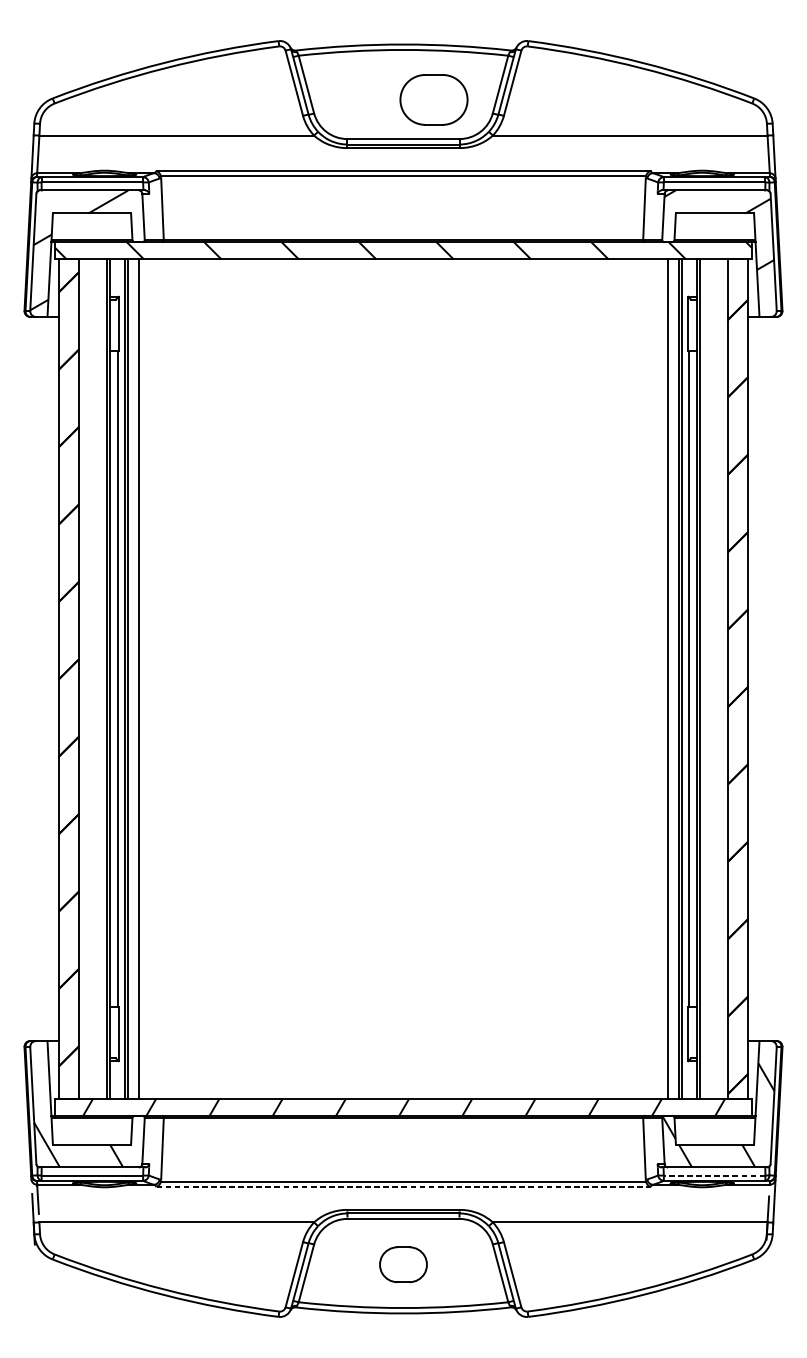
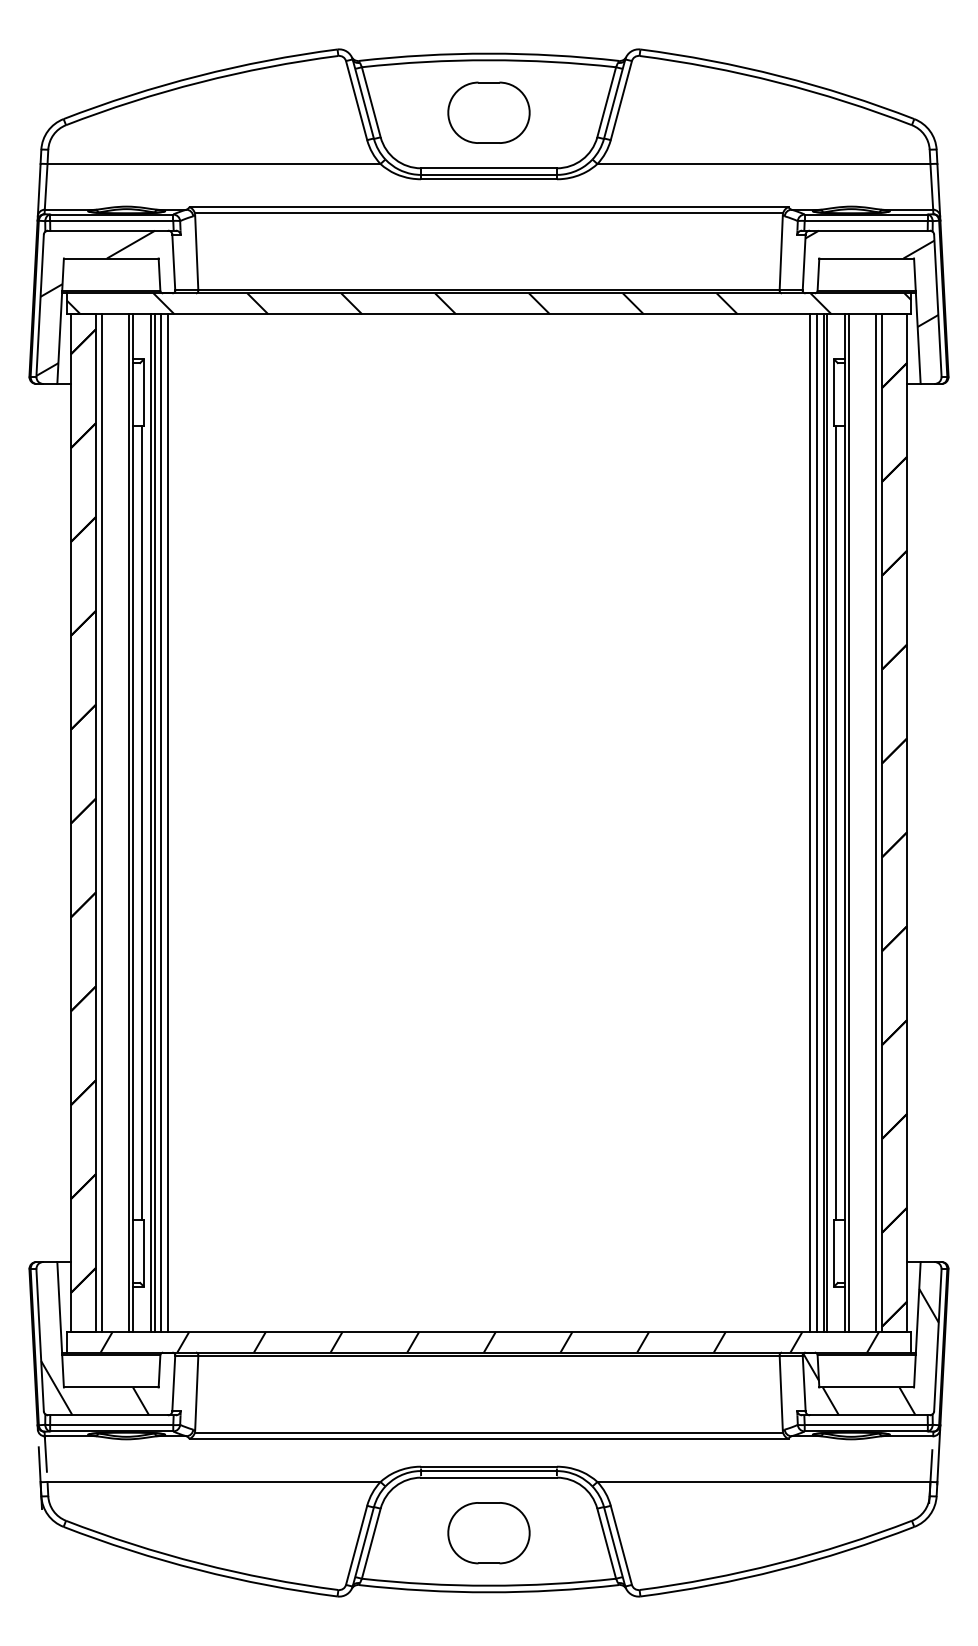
part: (433, 99) -> (488, 112), moved
line: (84, 678) -> (102, 822), added
line: (133, 678) -> (161, 822), added
line: (673, 678) -> (816, 822), added
line: (722, 678) -> (875, 822), added
line: (714, 1175) -> (866, 1425), dashed -> solid
line: (403, 1186) -> (489, 1438), dashed -> solid
part: (403, 1264) -> (488, 1533), size x1.43

